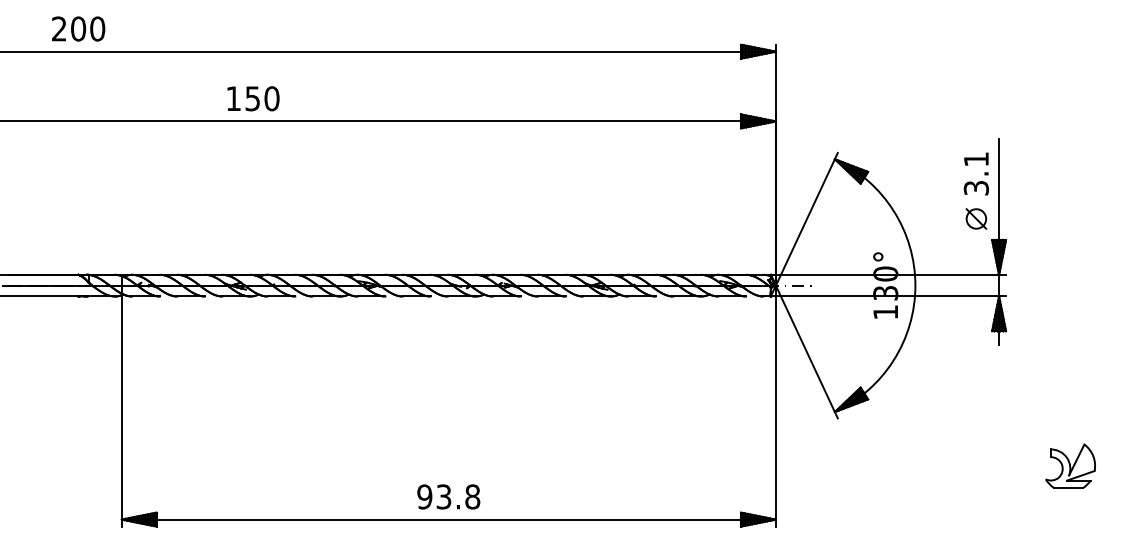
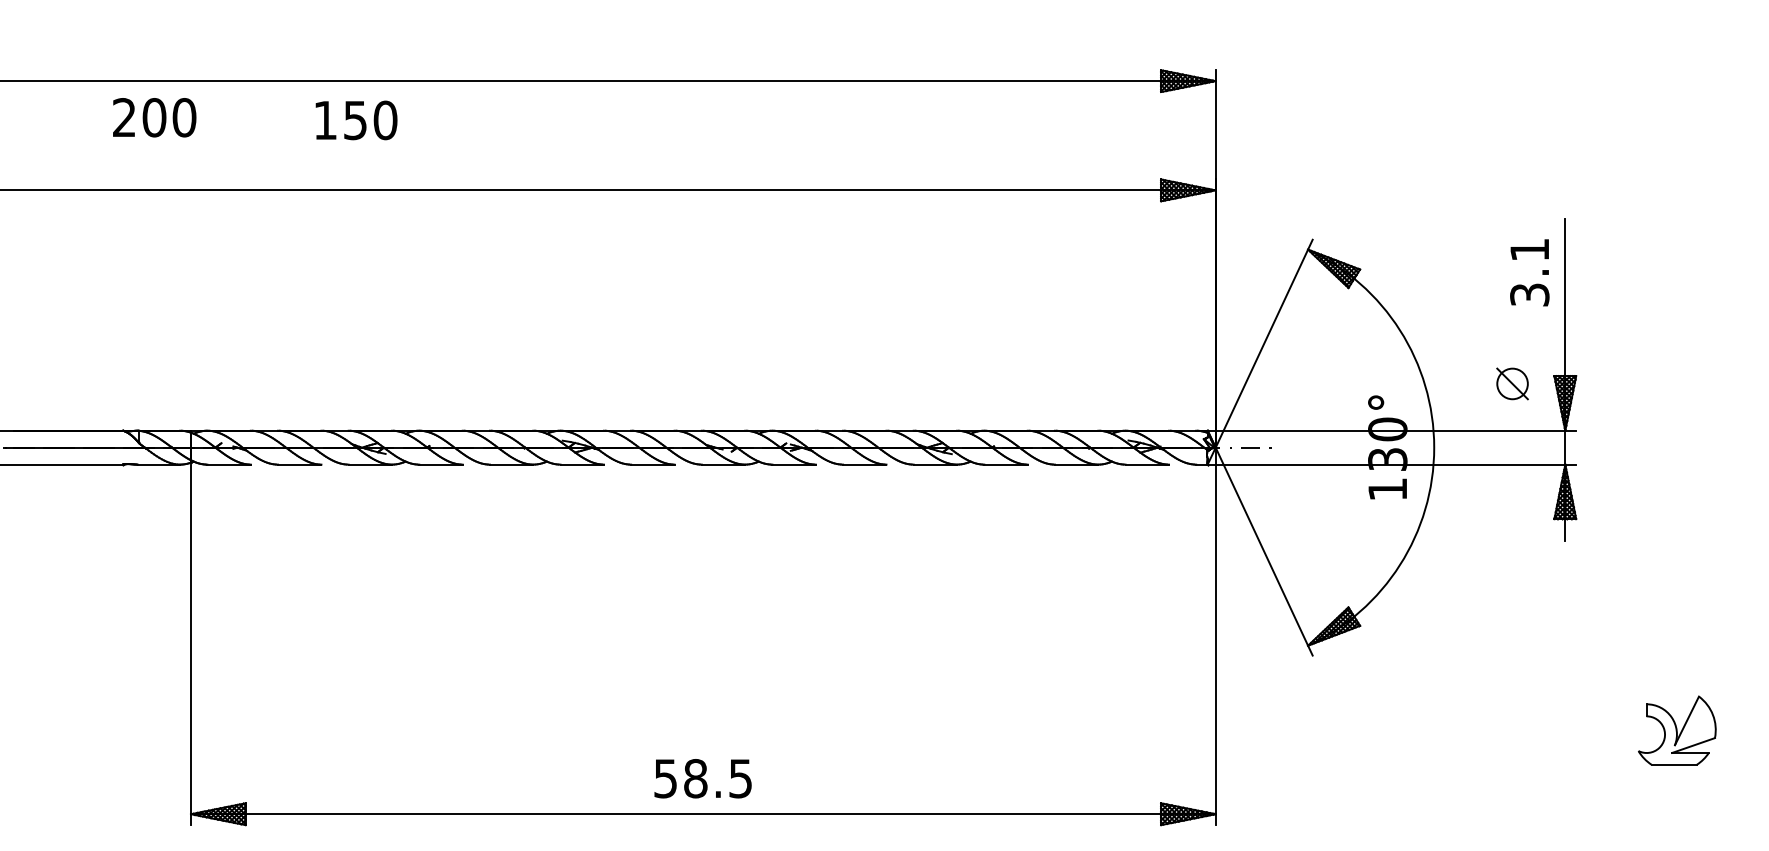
text: (78, 28) -> (154, 116), moved
text: (253, 98) -> (356, 120), moved
part: (976, 218) -> (1512, 383), moved
text: (448, 496) -> (702, 777), 93.8 -> 58.5

